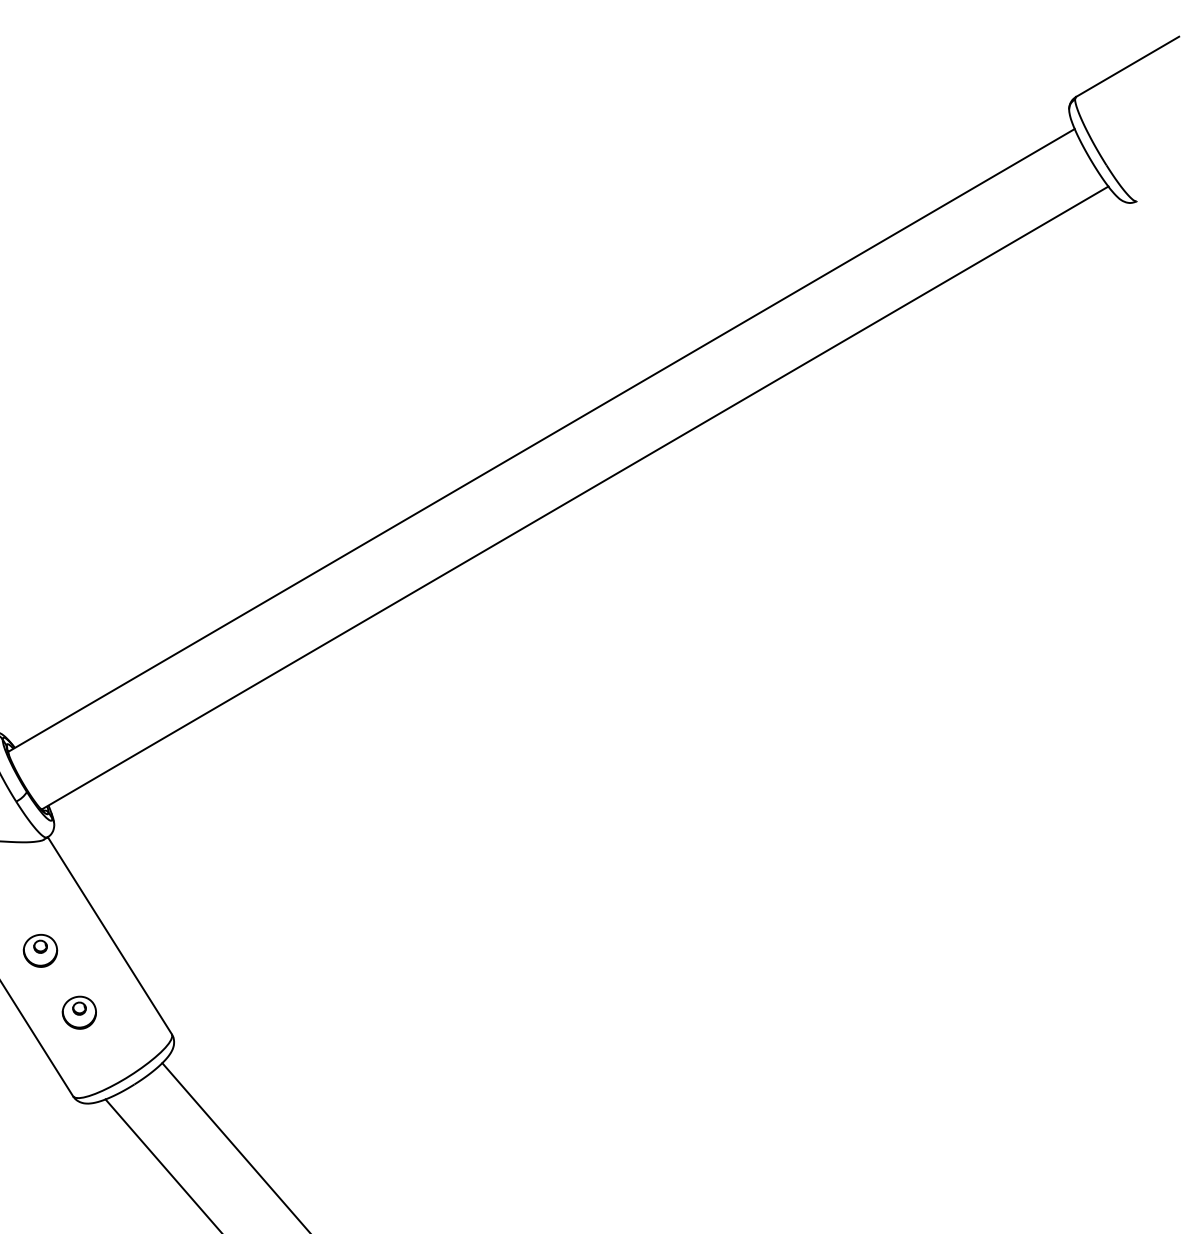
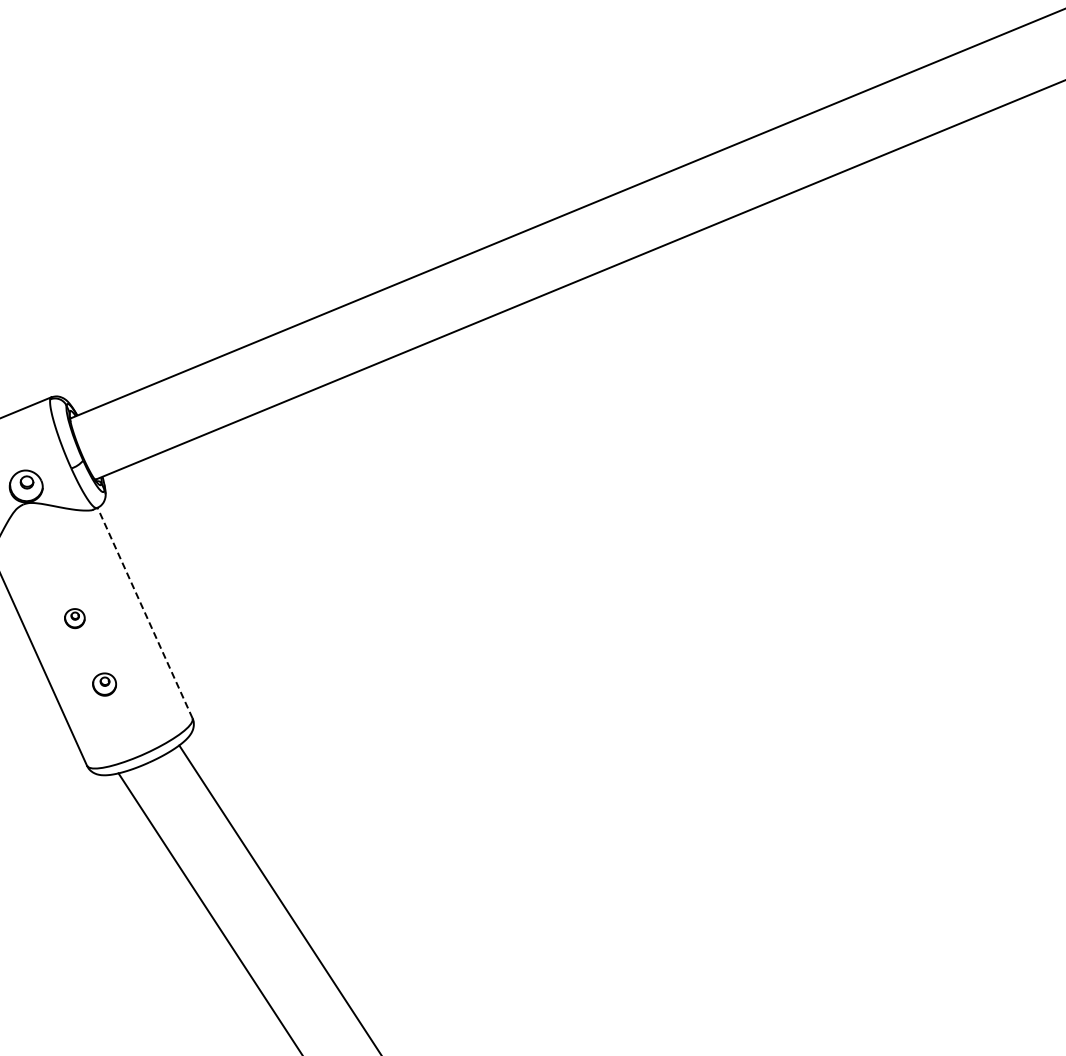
line: (109, 935) -> (144, 612), solid -> dashed
part: (40, 950) -> (74, 618), size x0.6
part: (78, 1012) -> (103, 684), size x0.7

